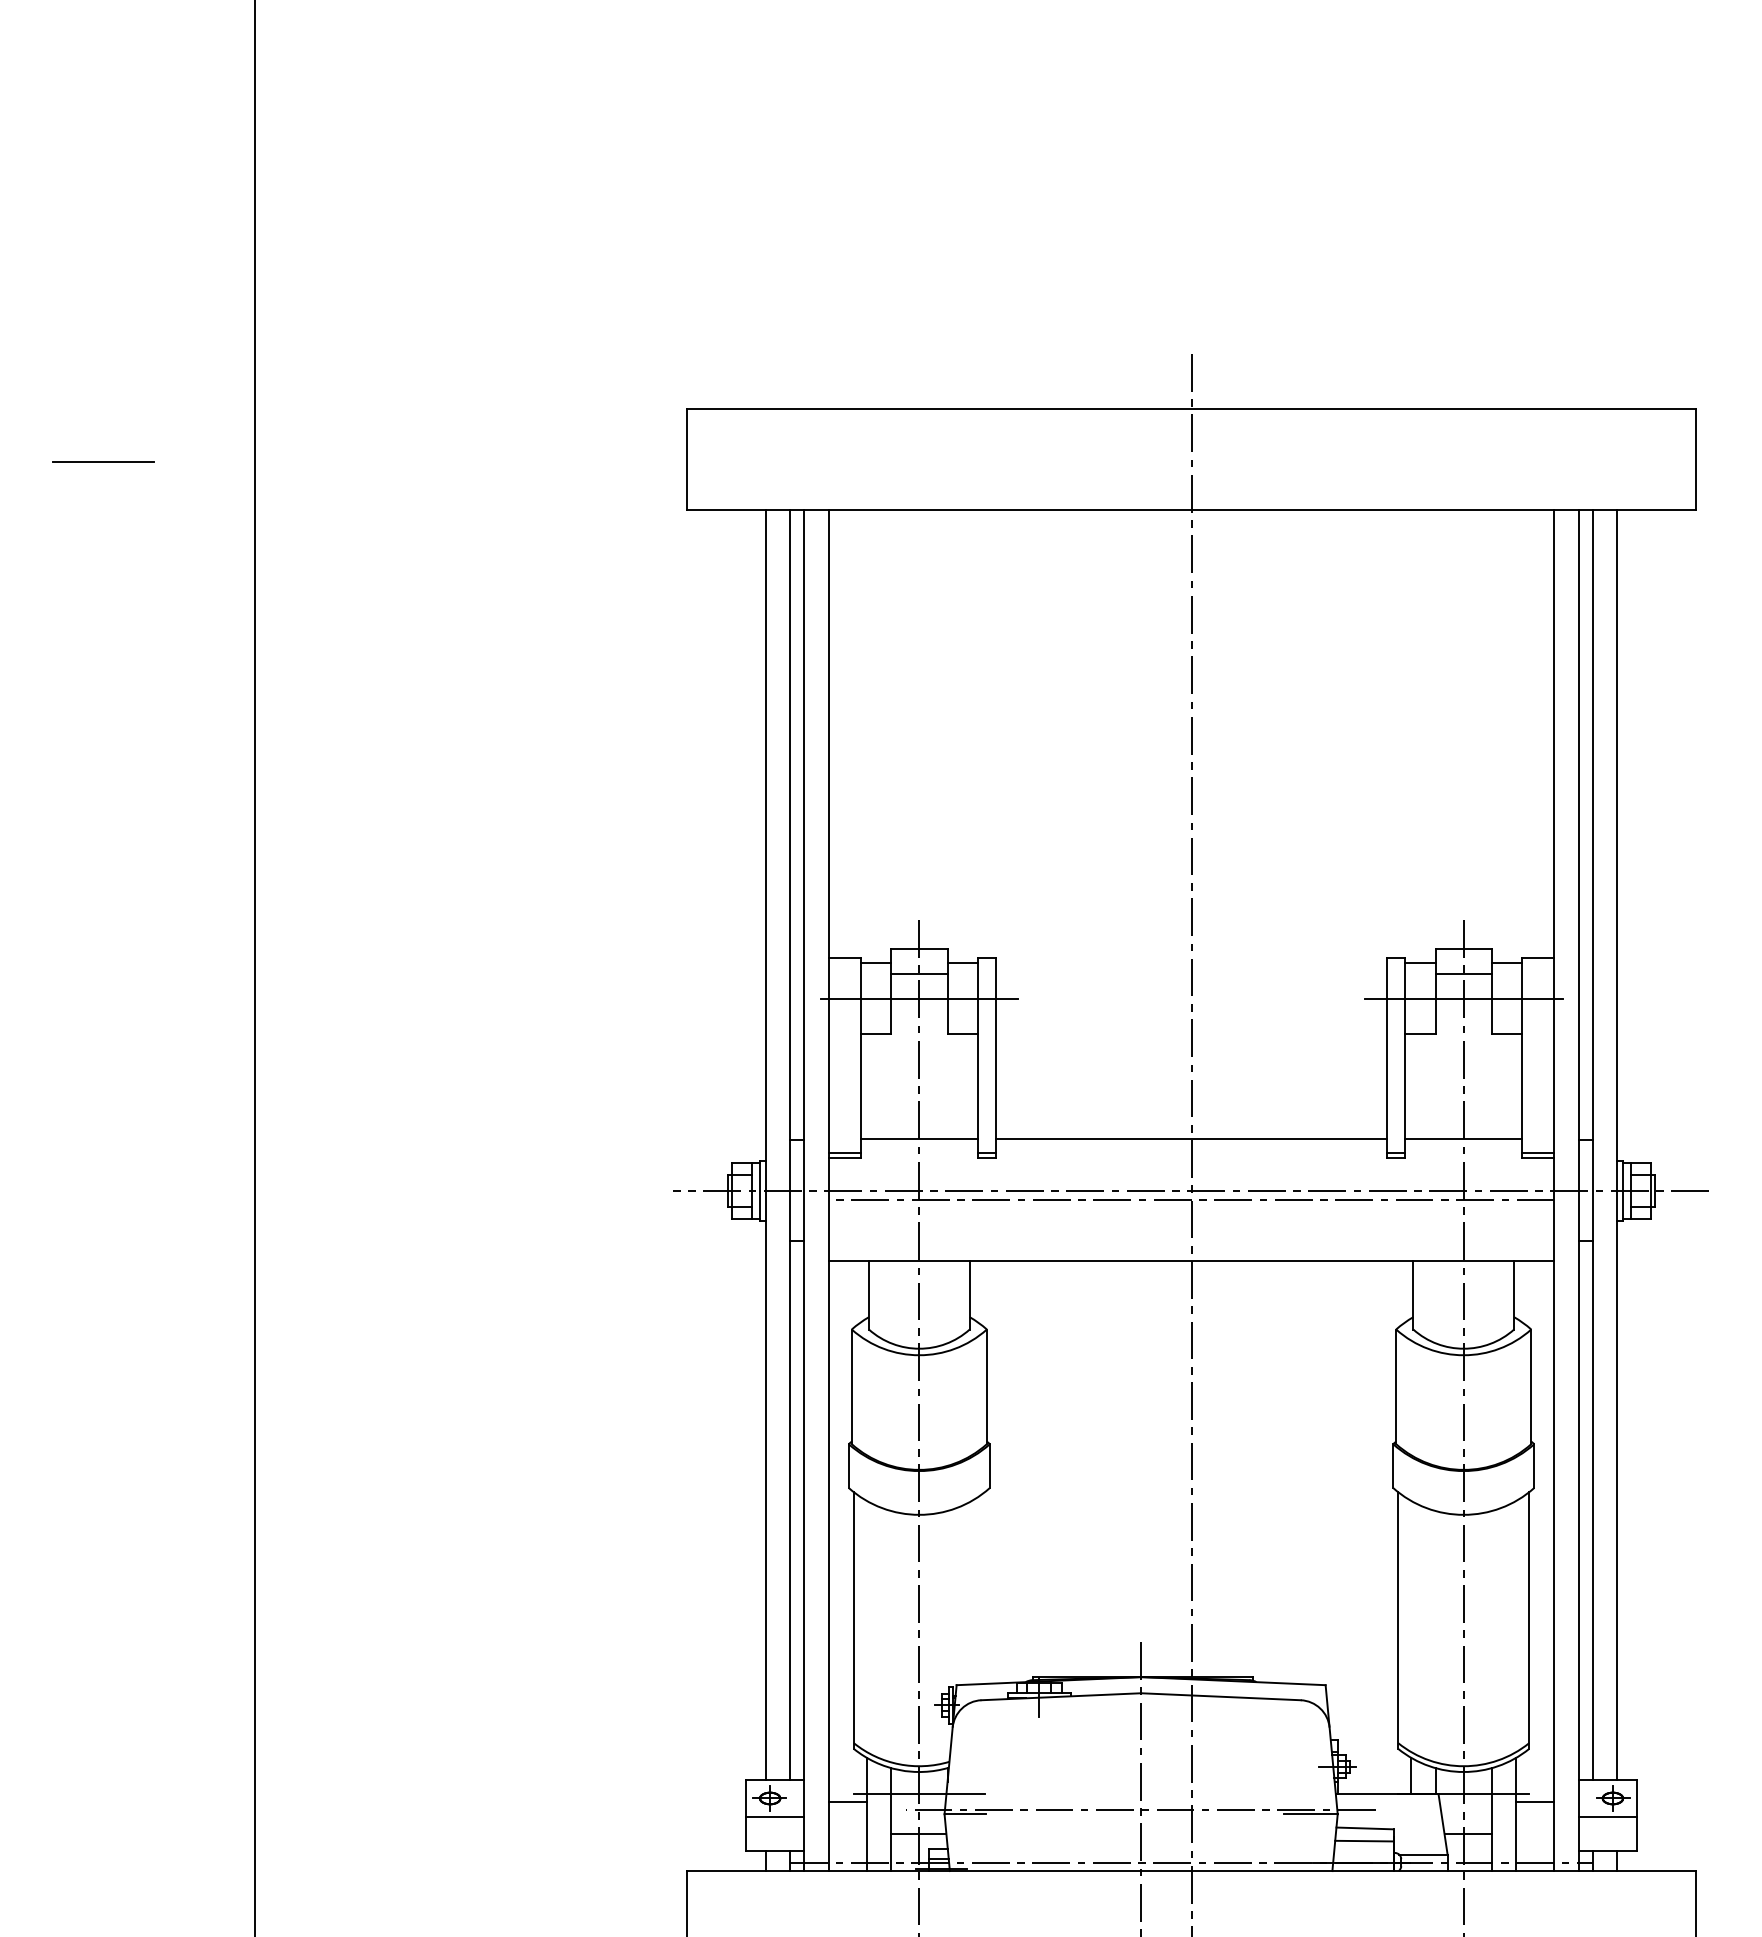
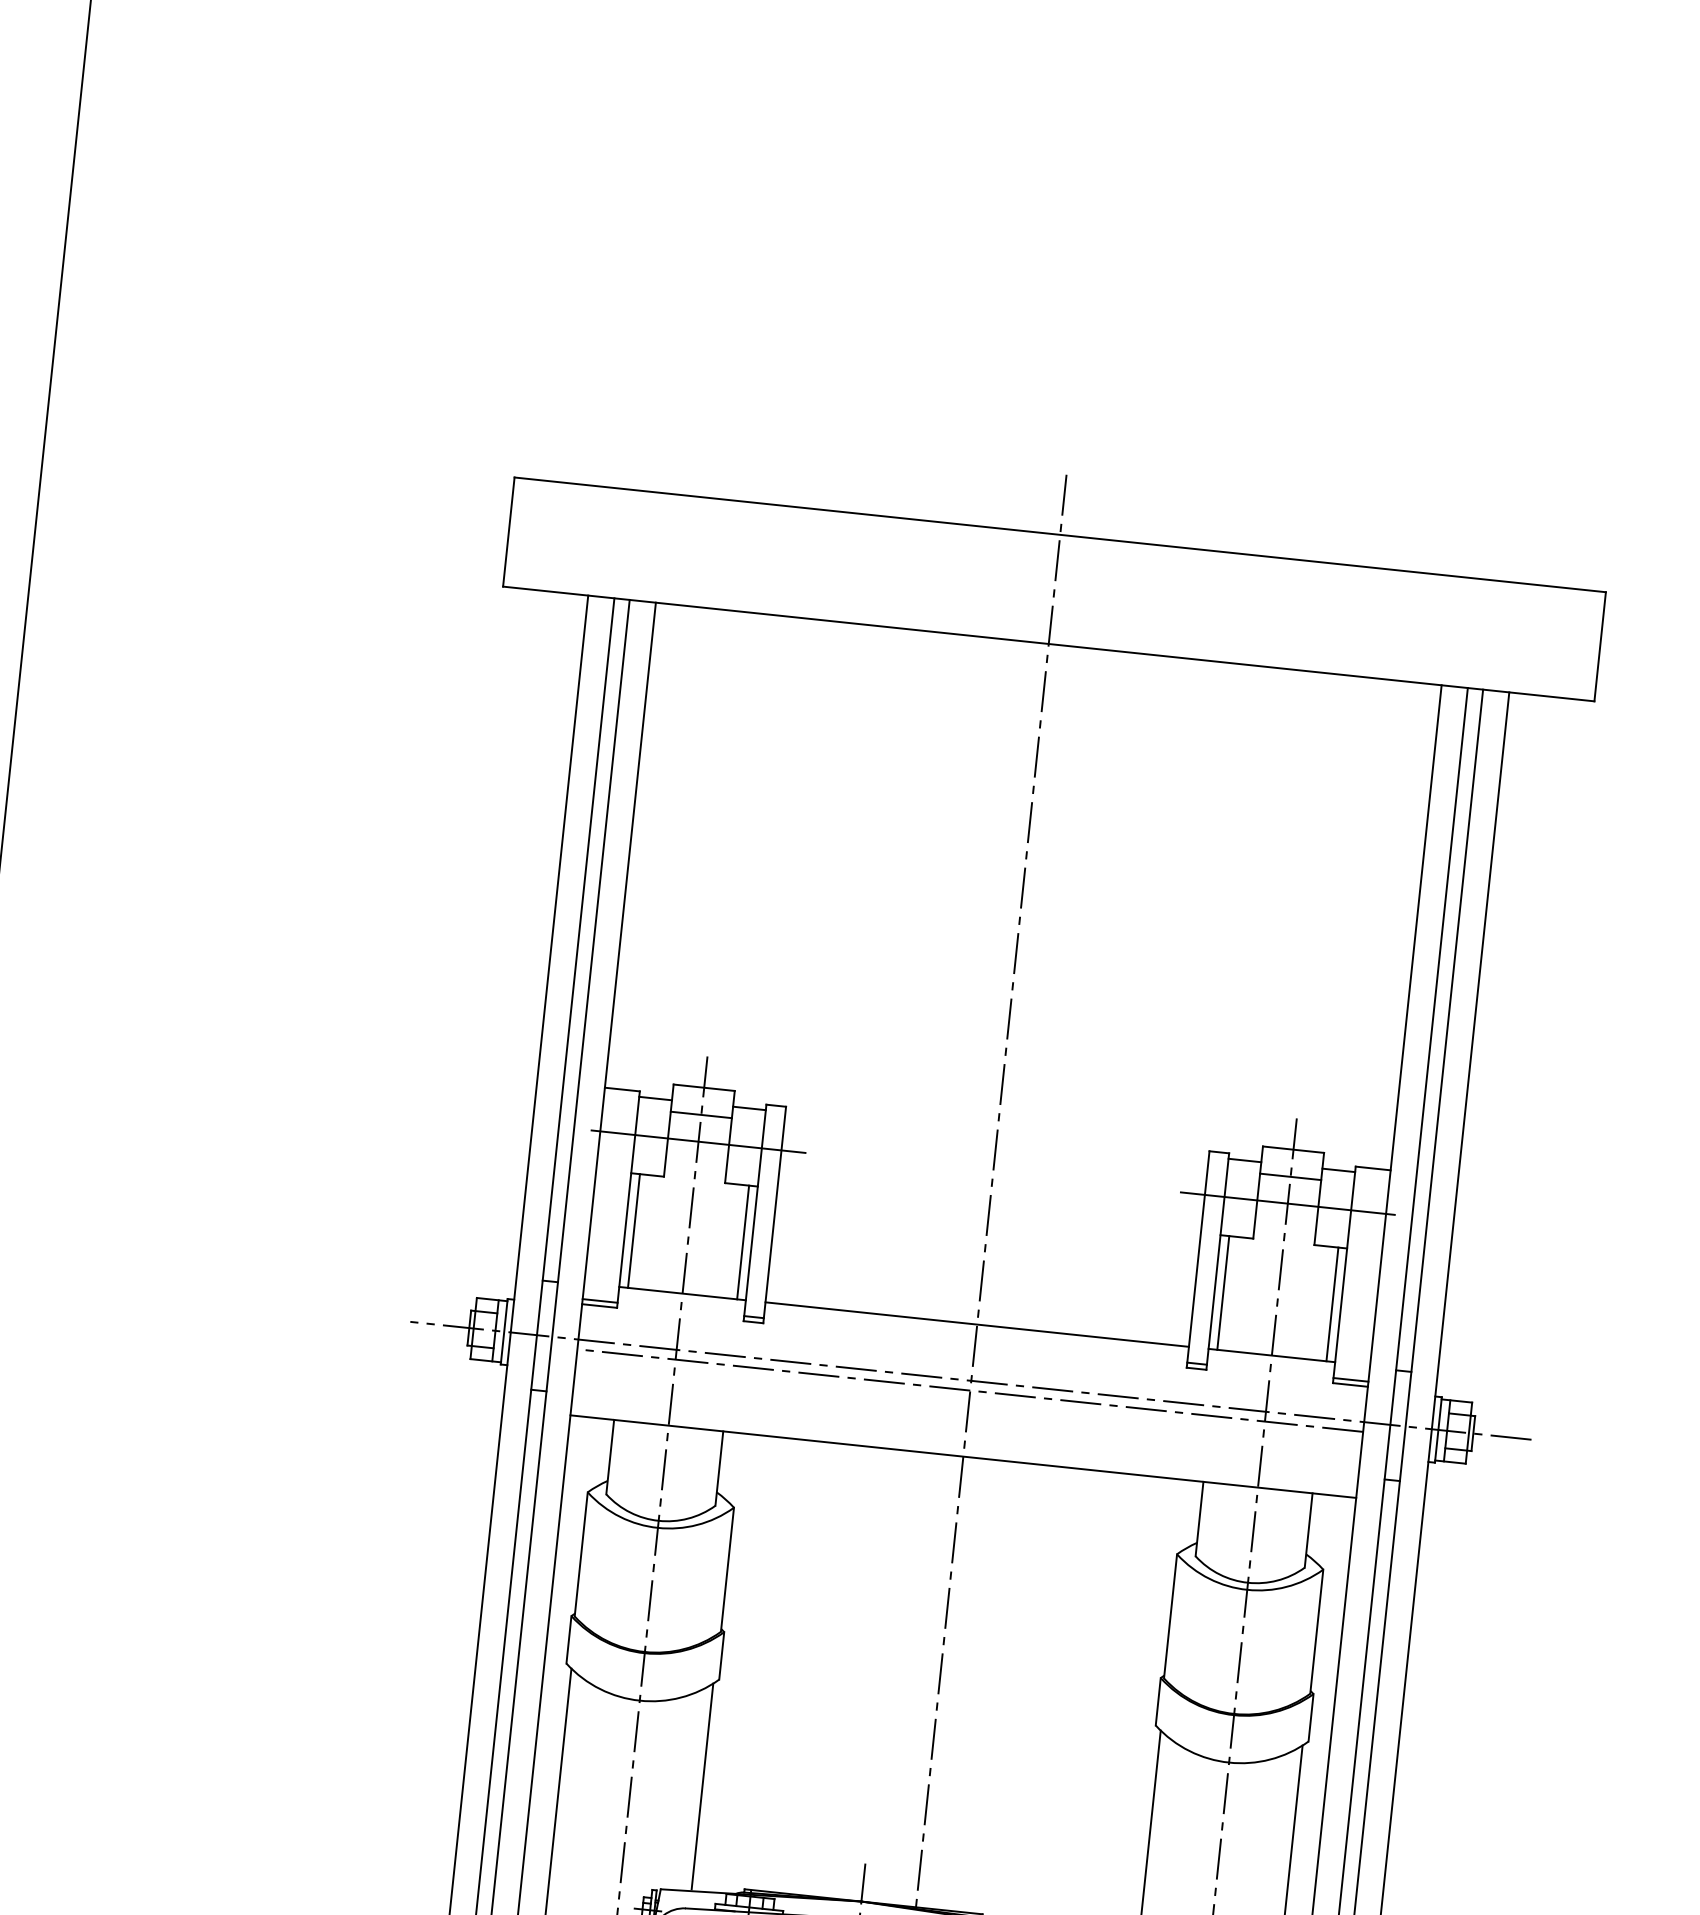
line: (868, 1085) -> (633, 1230), added
line: (969, 1085) -> (742, 1241), added
line: (1413, 1085) -> (1223, 1292), added
line: (1514, 1085) -> (1332, 1303), added
line: (984, 1587) -> (702, 1786), added

